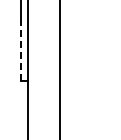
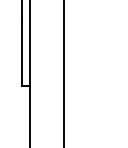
line: (20, 50) -> (21, 53), dashed -> solid

